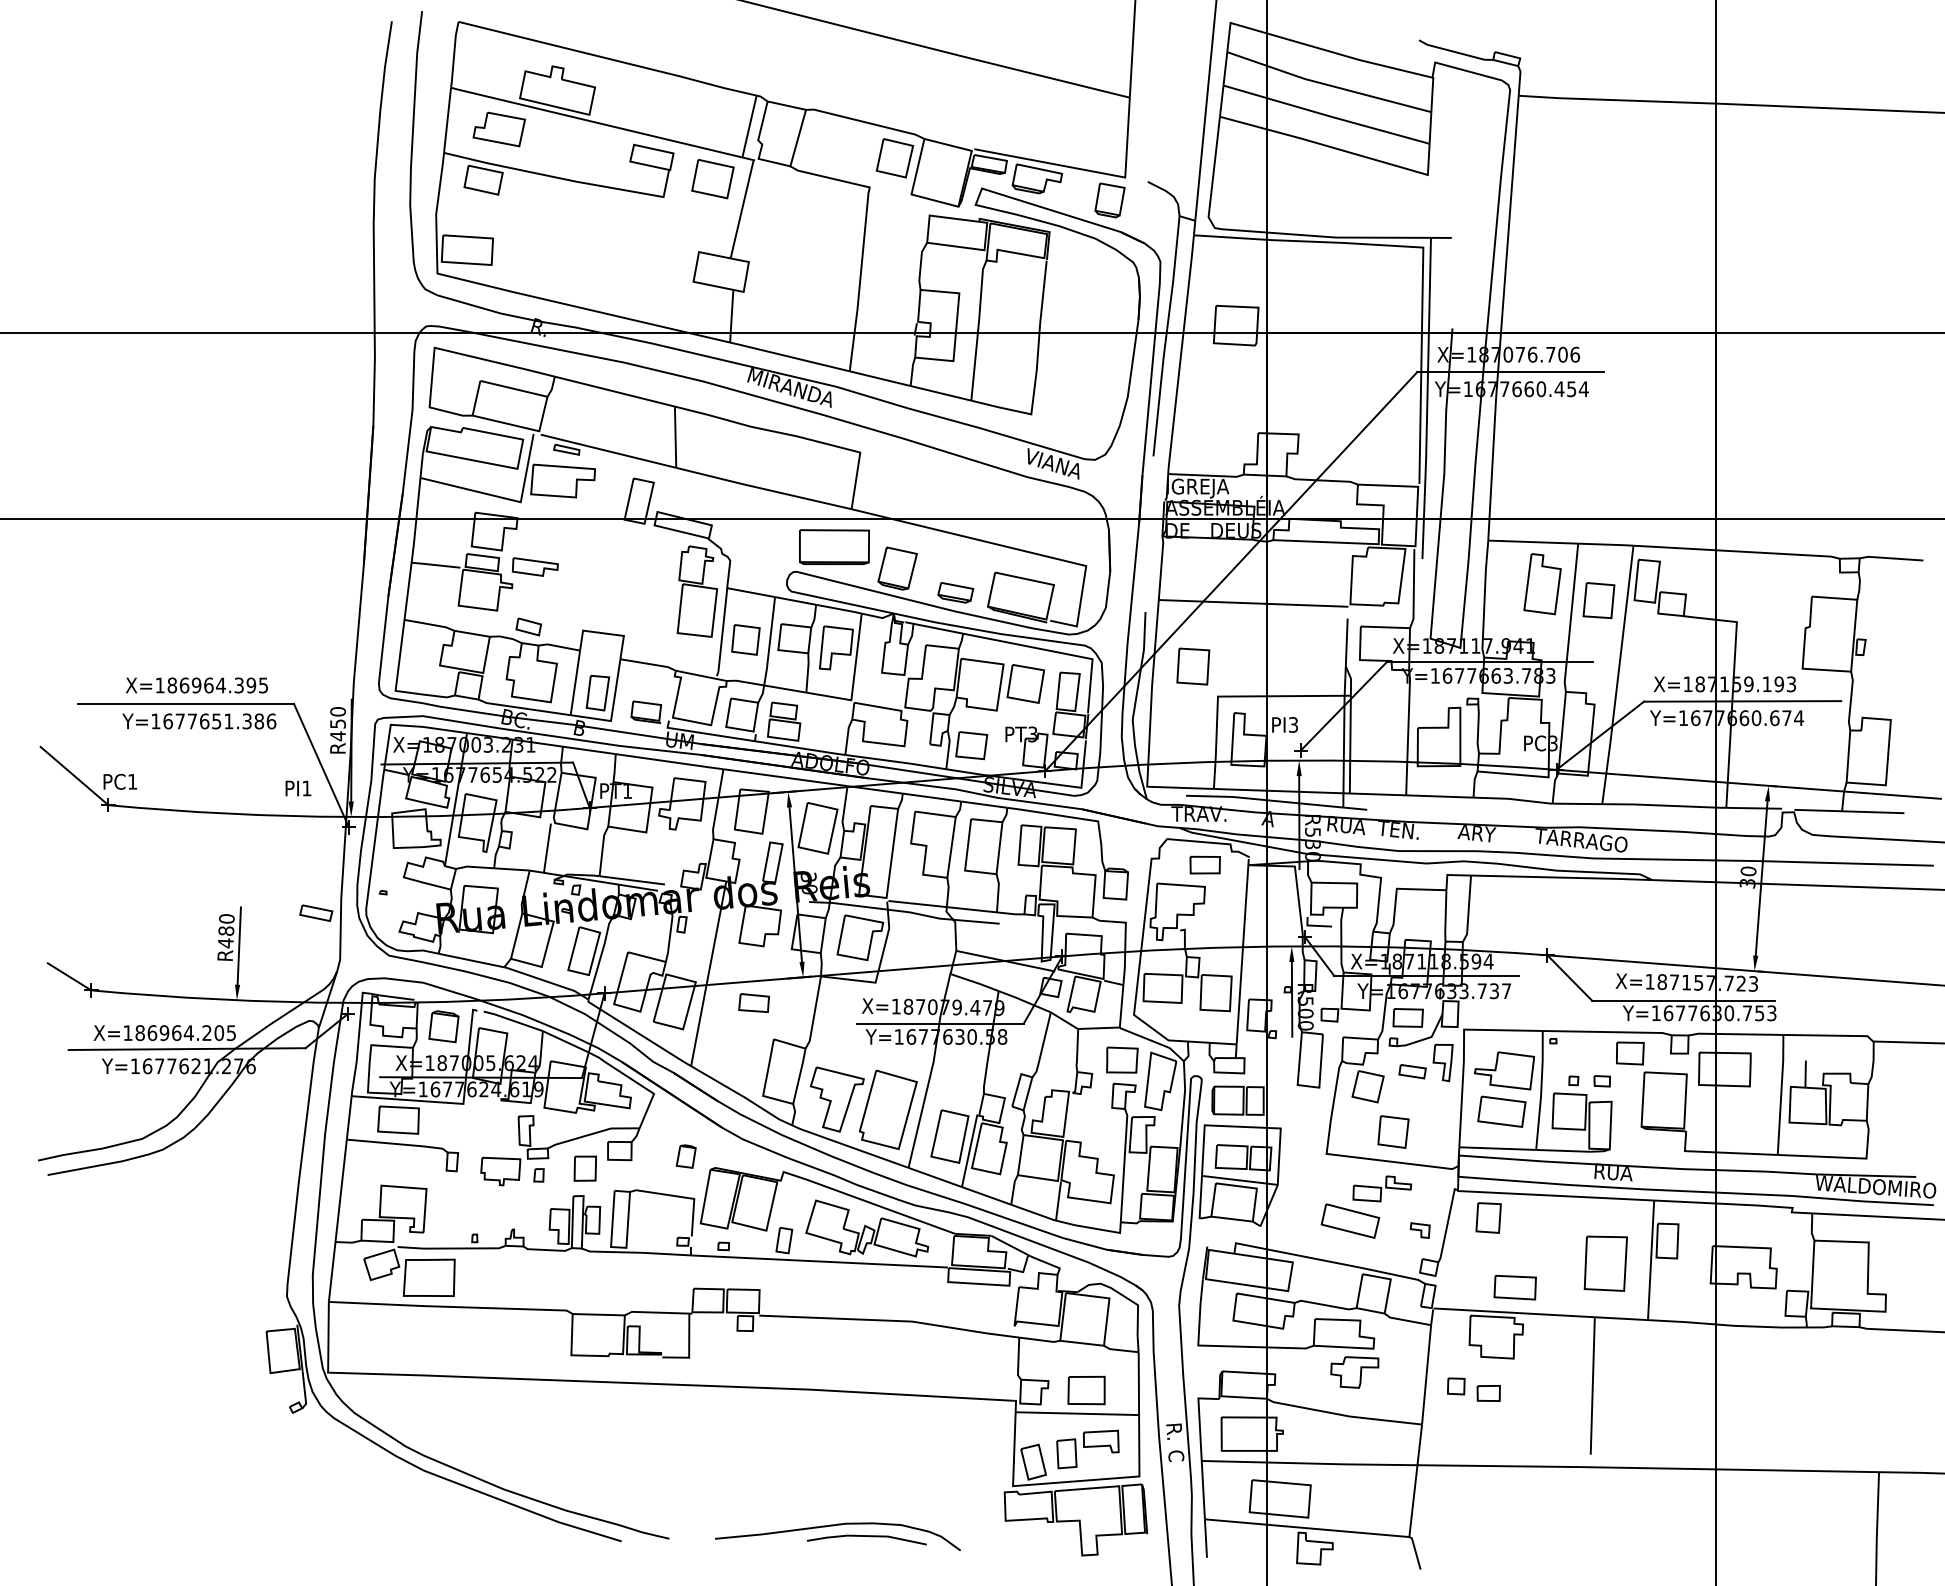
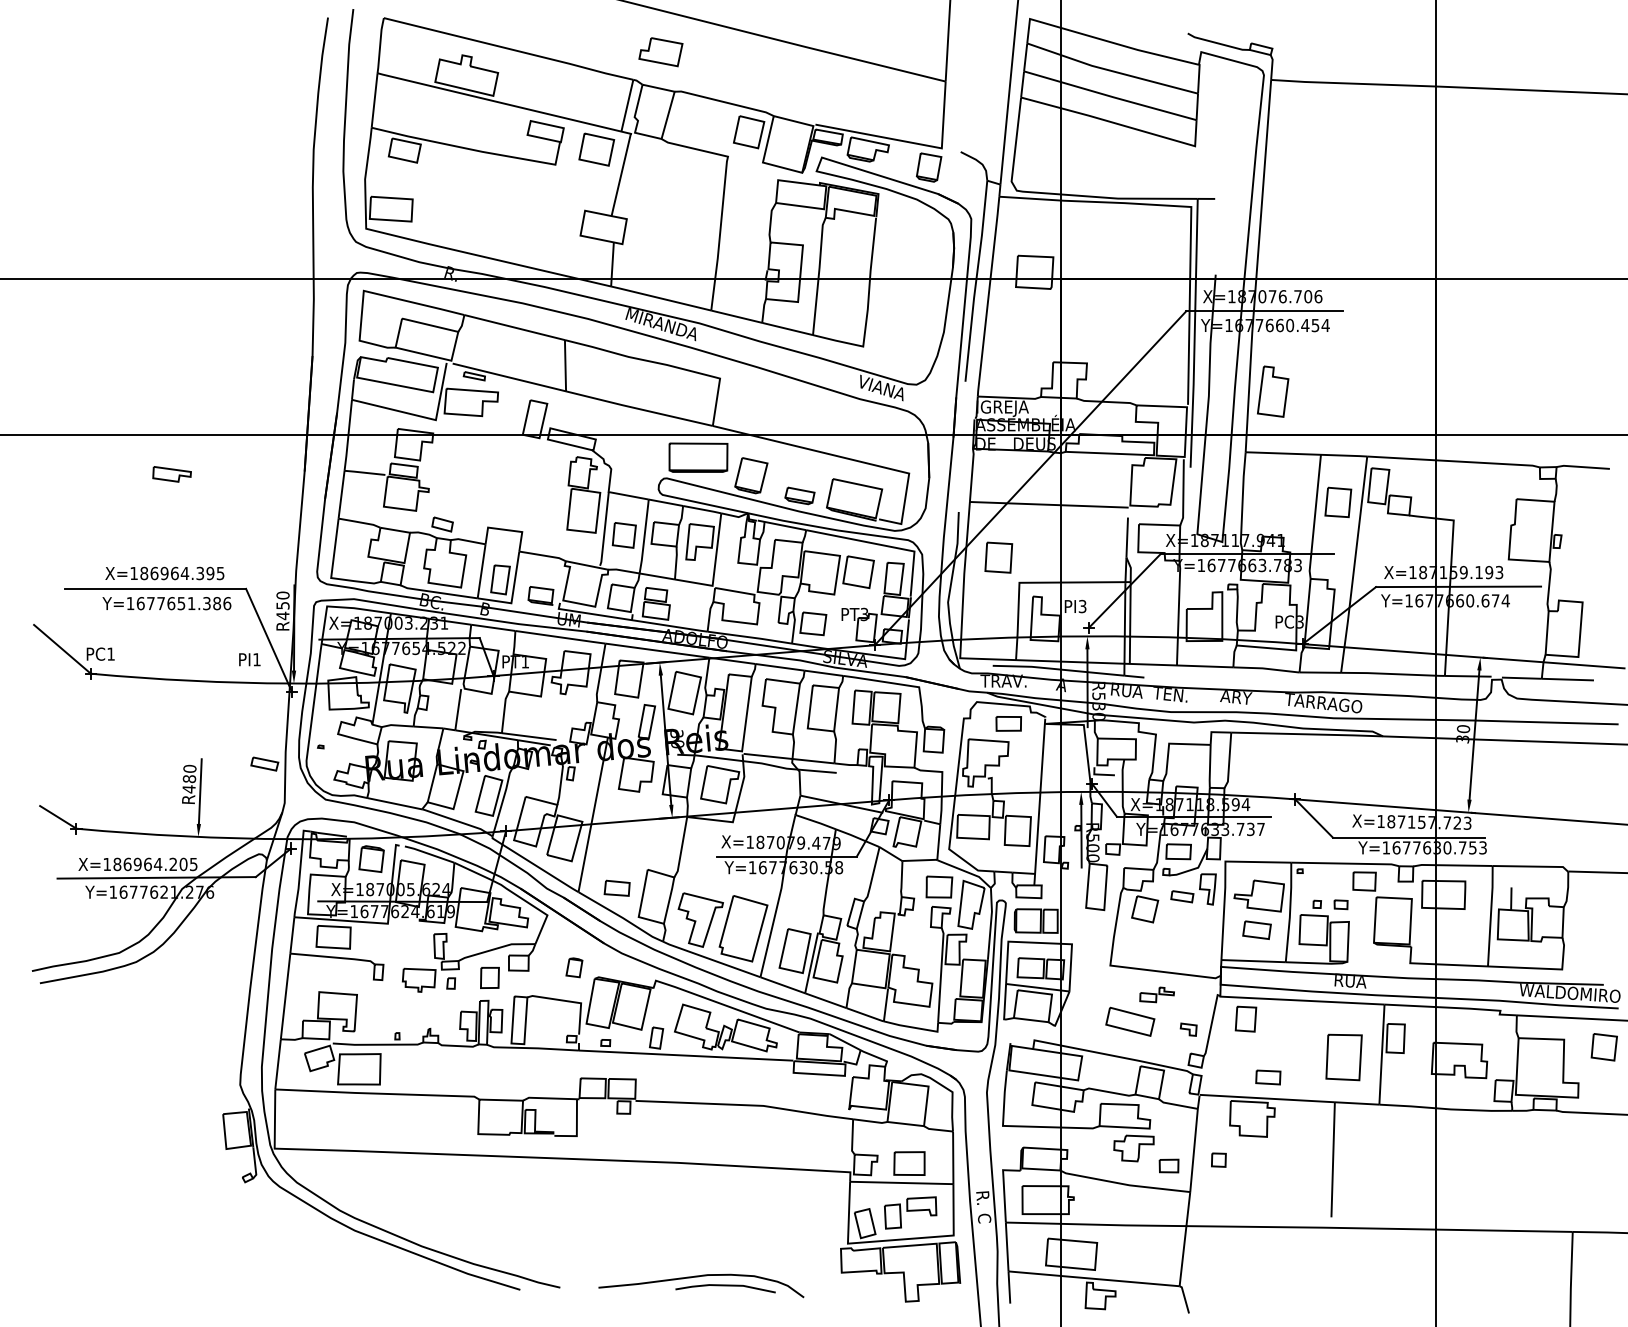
part: (498, 129) -> (660, 52), moved
part: (534, 567) -> (171, 474), moved
part: (1543, 583) -> (1273, 391), moved
part: (753, 1002) -> (616, 887), moved
part: (1501, 1110) -> (1256, 929), size x0.7
part: (1392, 1132) -> (1603, 1047), moved
part: (1382, 1188) -> (1157, 994), size x0.7
part: (1515, 1287) -> (1268, 1077), size x0.7
part: (1488, 1392) -> (1168, 1165), moved

